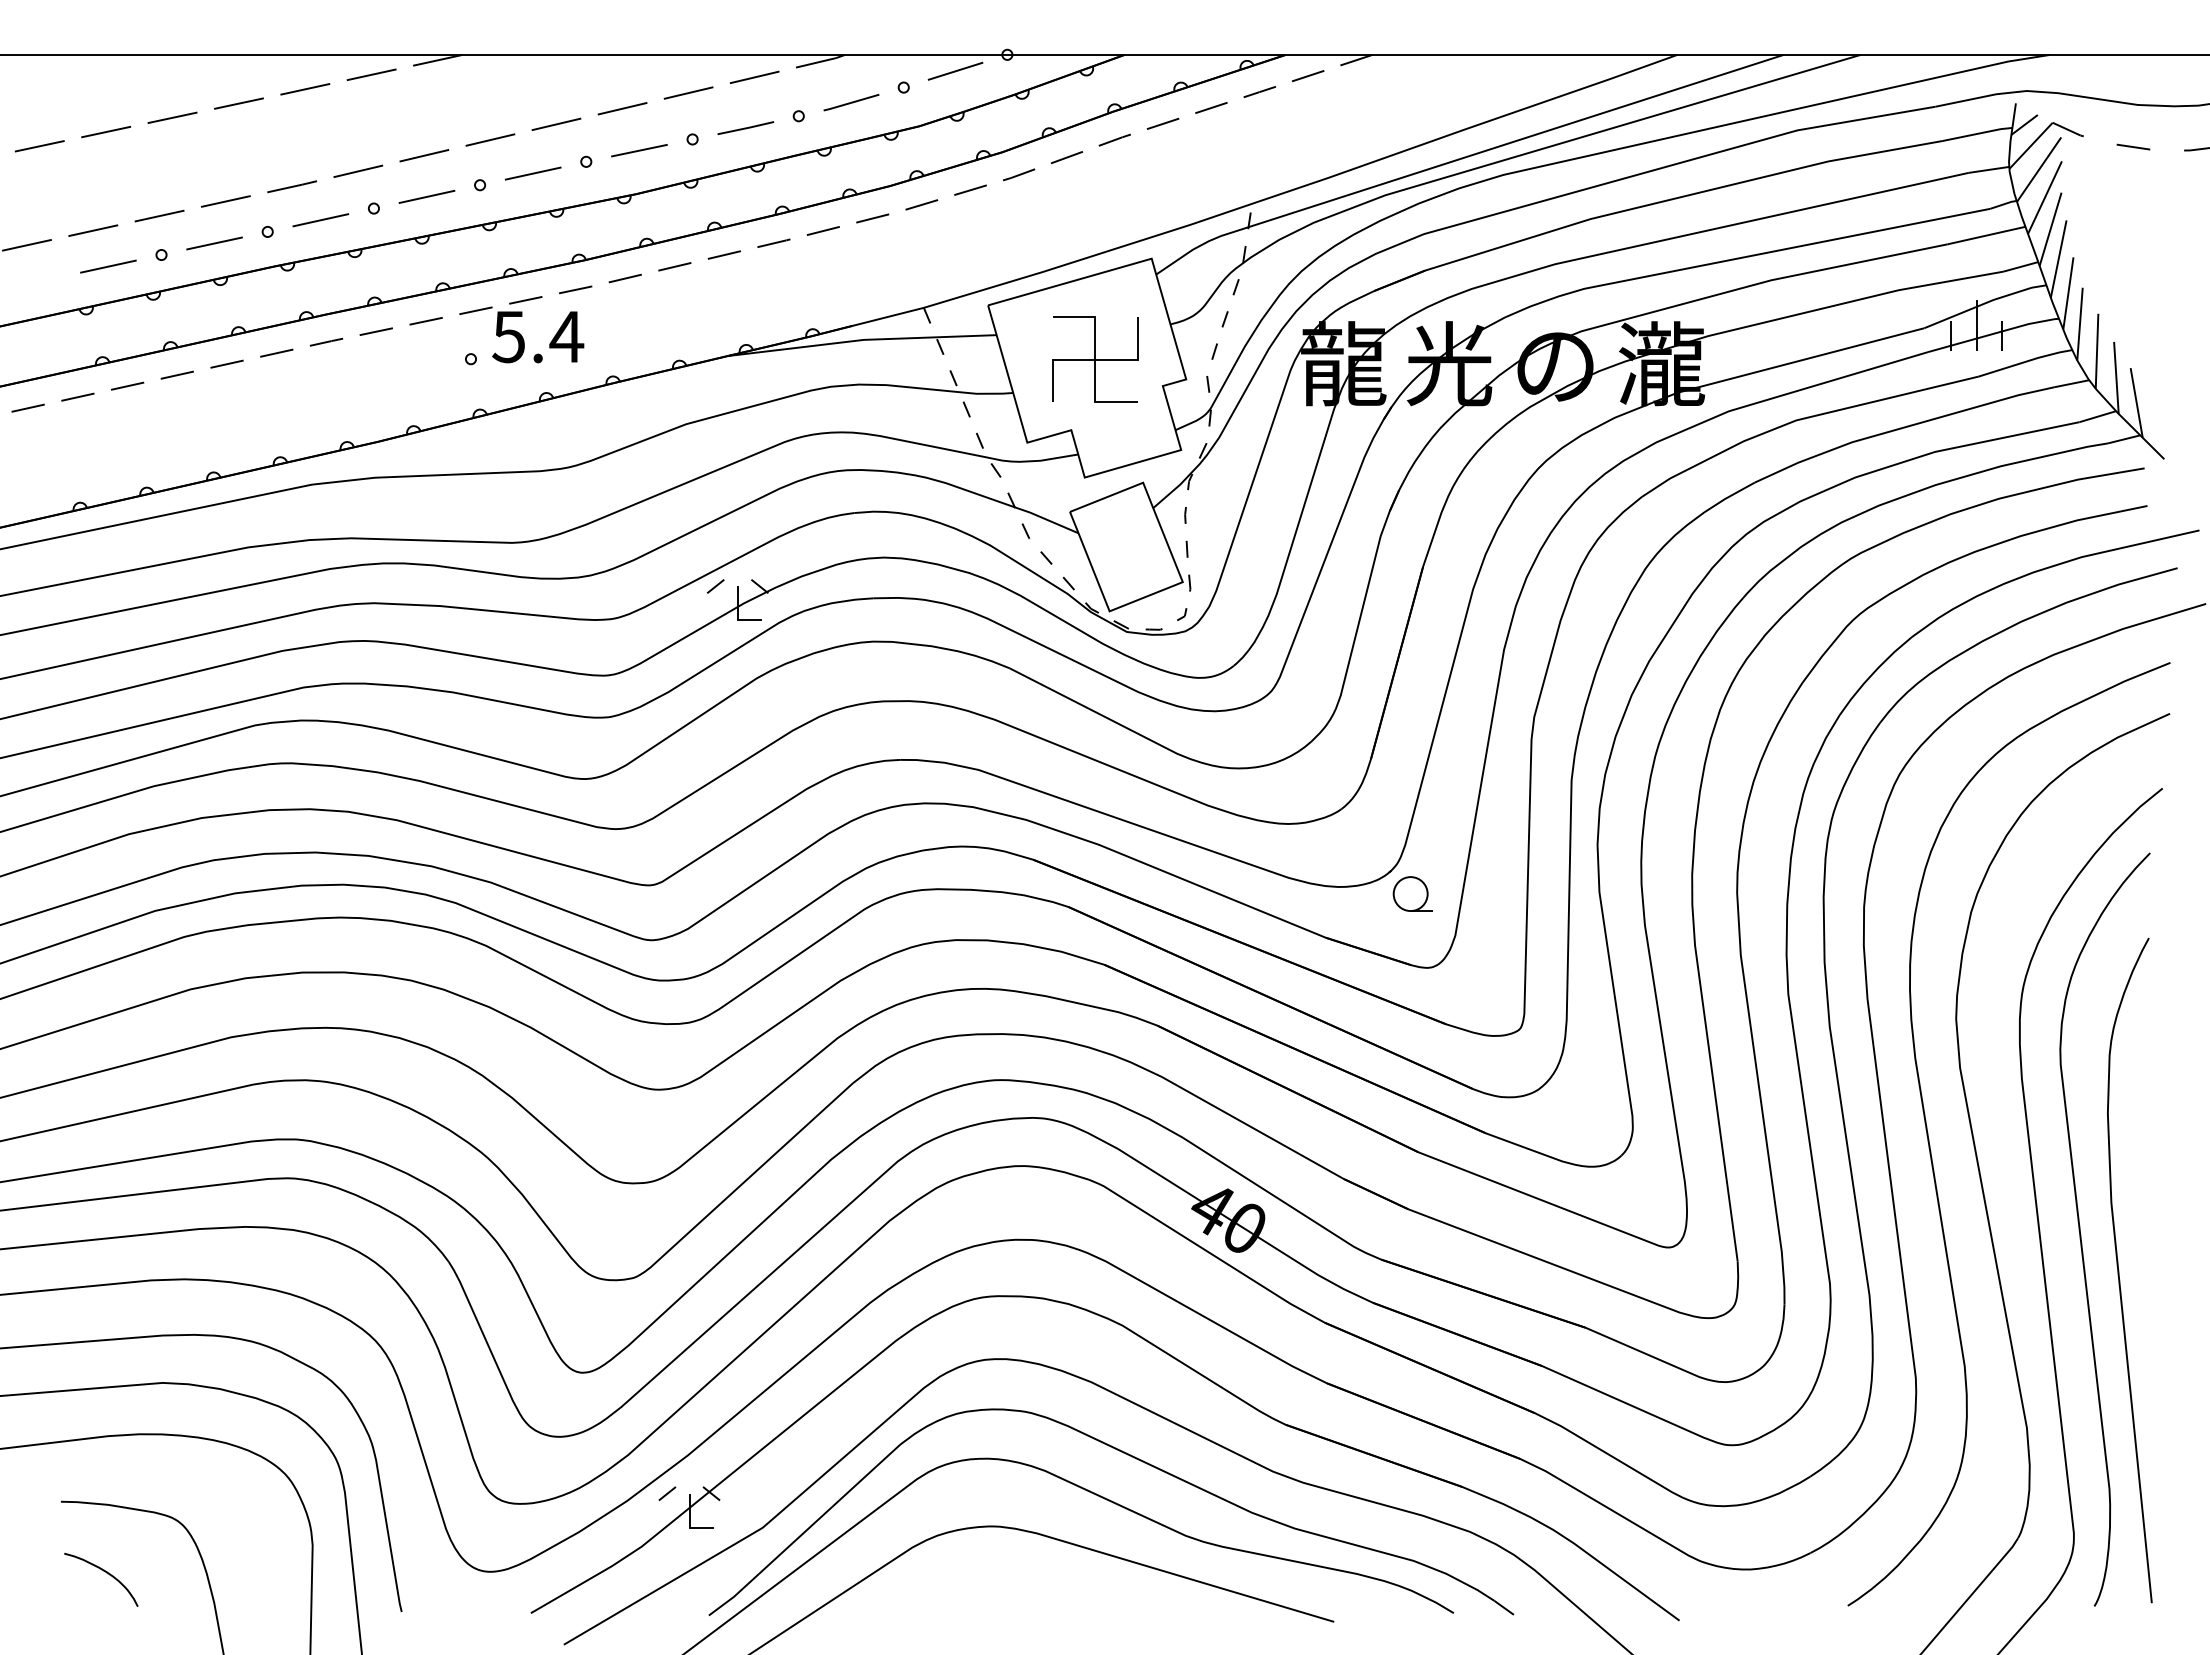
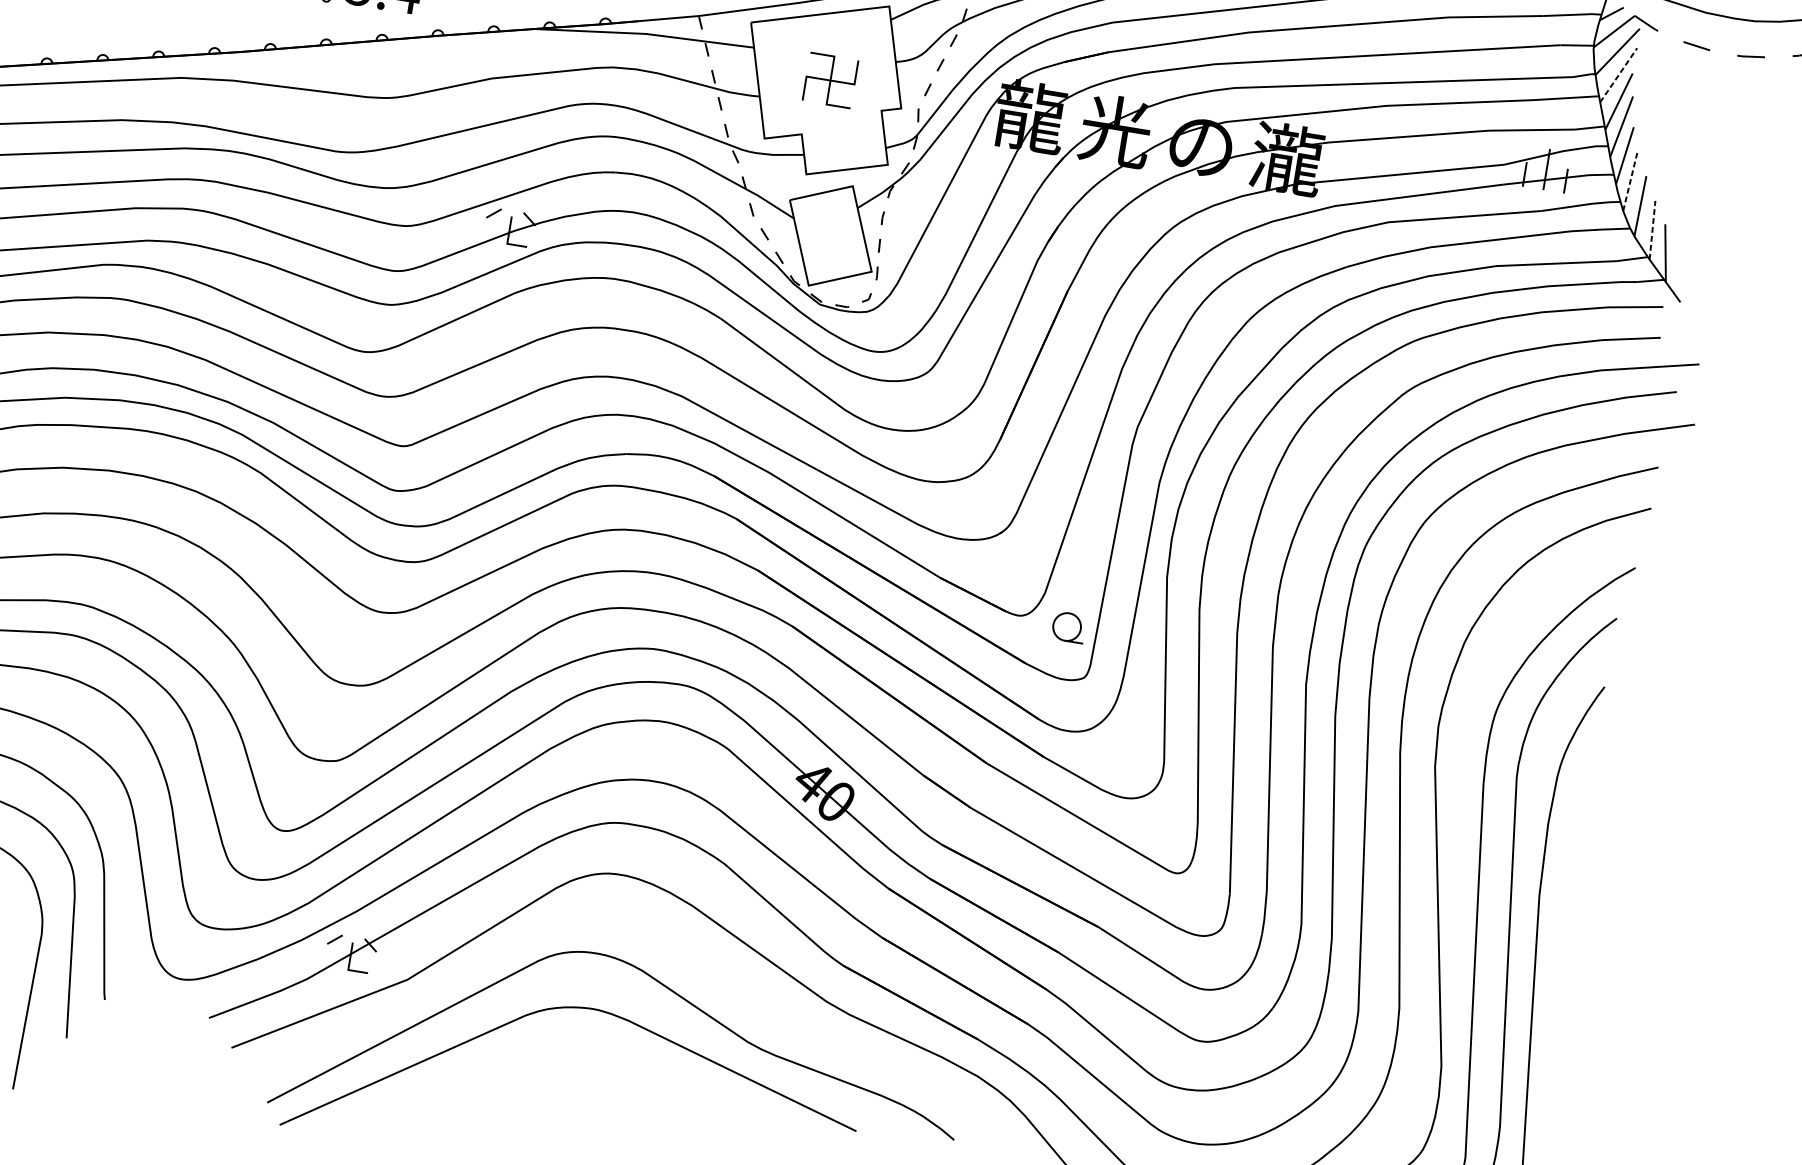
line: (2045, 197) -> (1619, 75), solid -> dashed
line: (2080, 323) -> (1630, 181), solid -> dashed
part: (1095, 359) -> (830, 80), size x0.7
line: (2116, 377) -> (1652, 229), solid -> dashed
part: (1412, 893) -> (1068, 626), moved
part: (1136, 1459) -> (718, 974), removed

